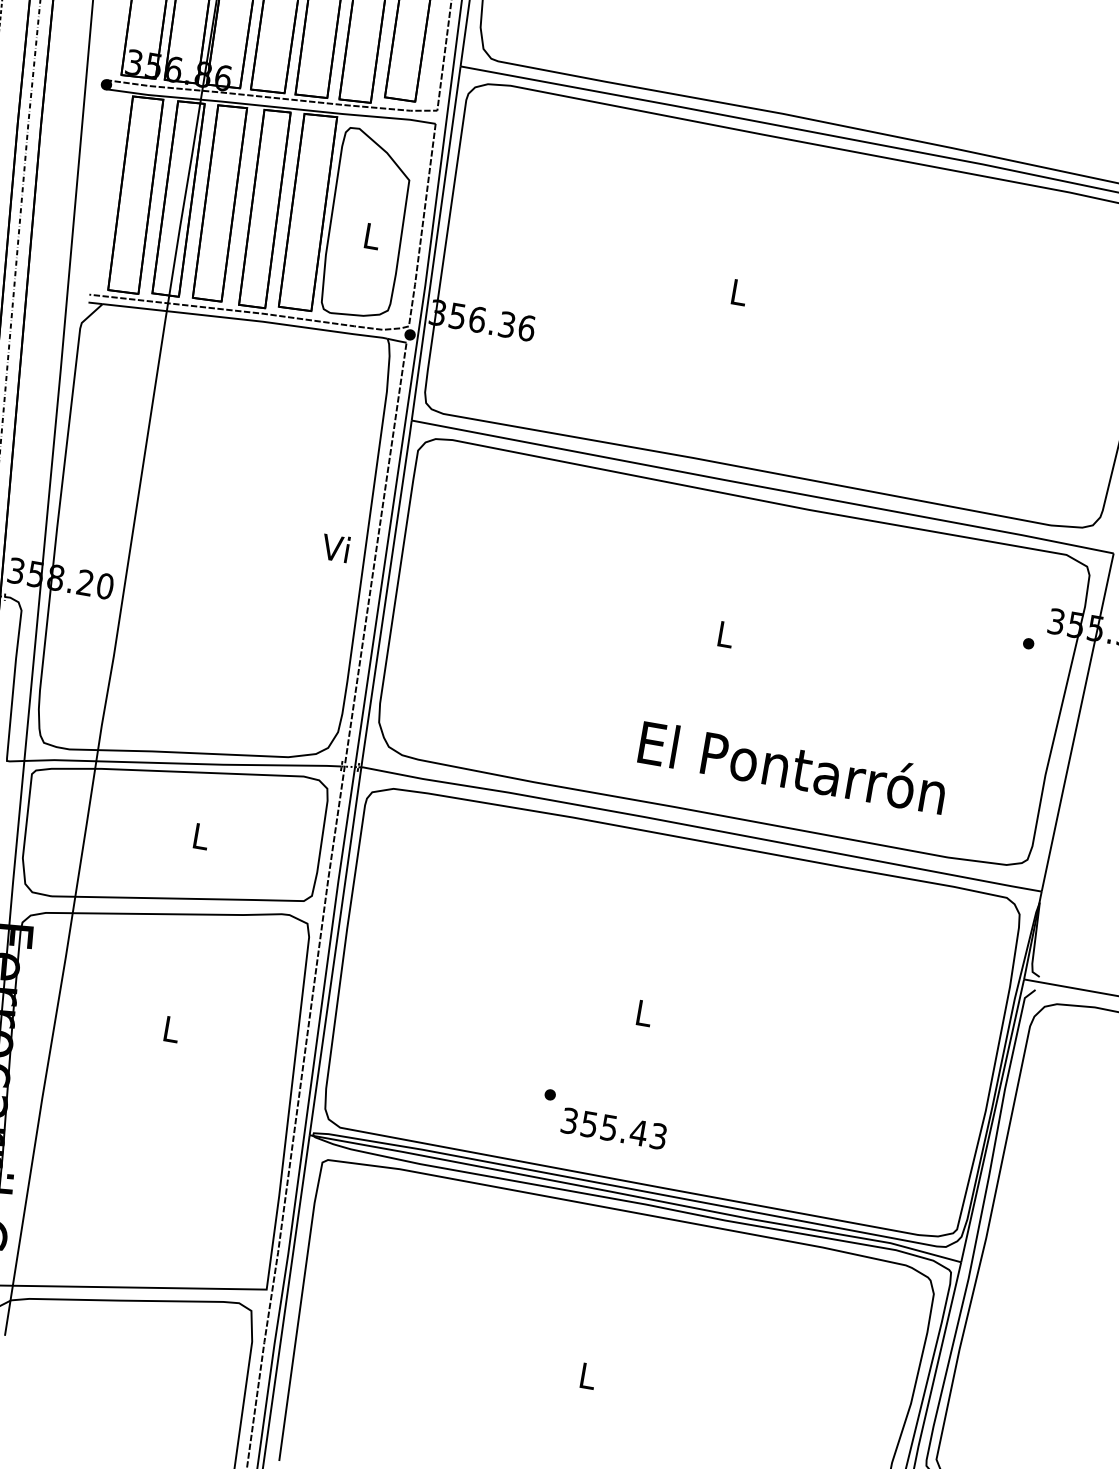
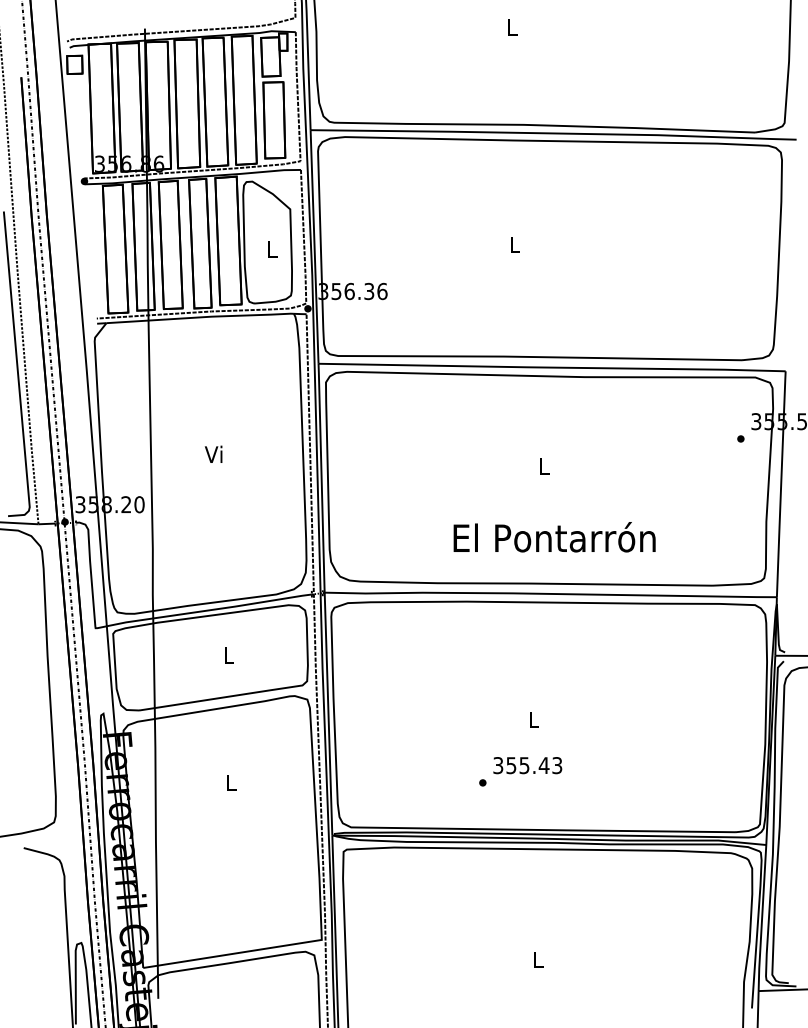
text: (335, 546) -> (213, 453), moved
text: (792, 766) -> (554, 537), moved
text: (613, 1128) -> (527, 765), moved

